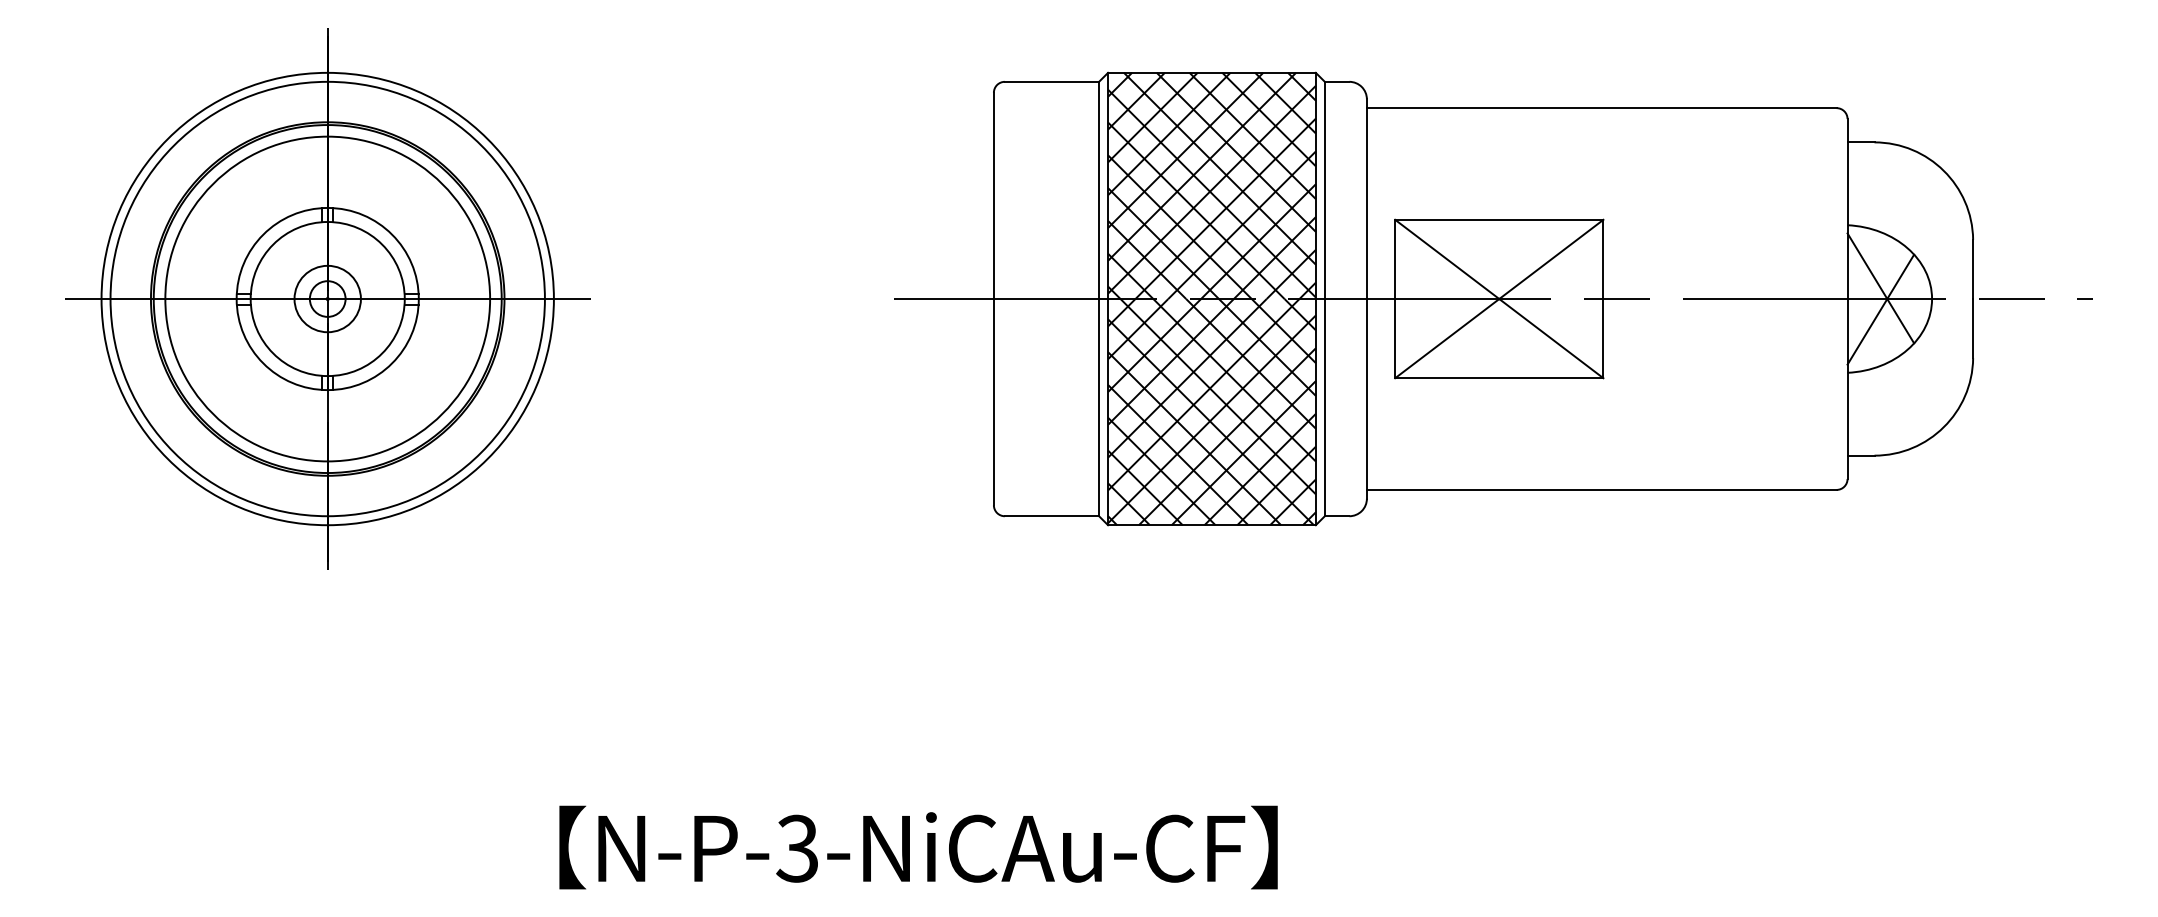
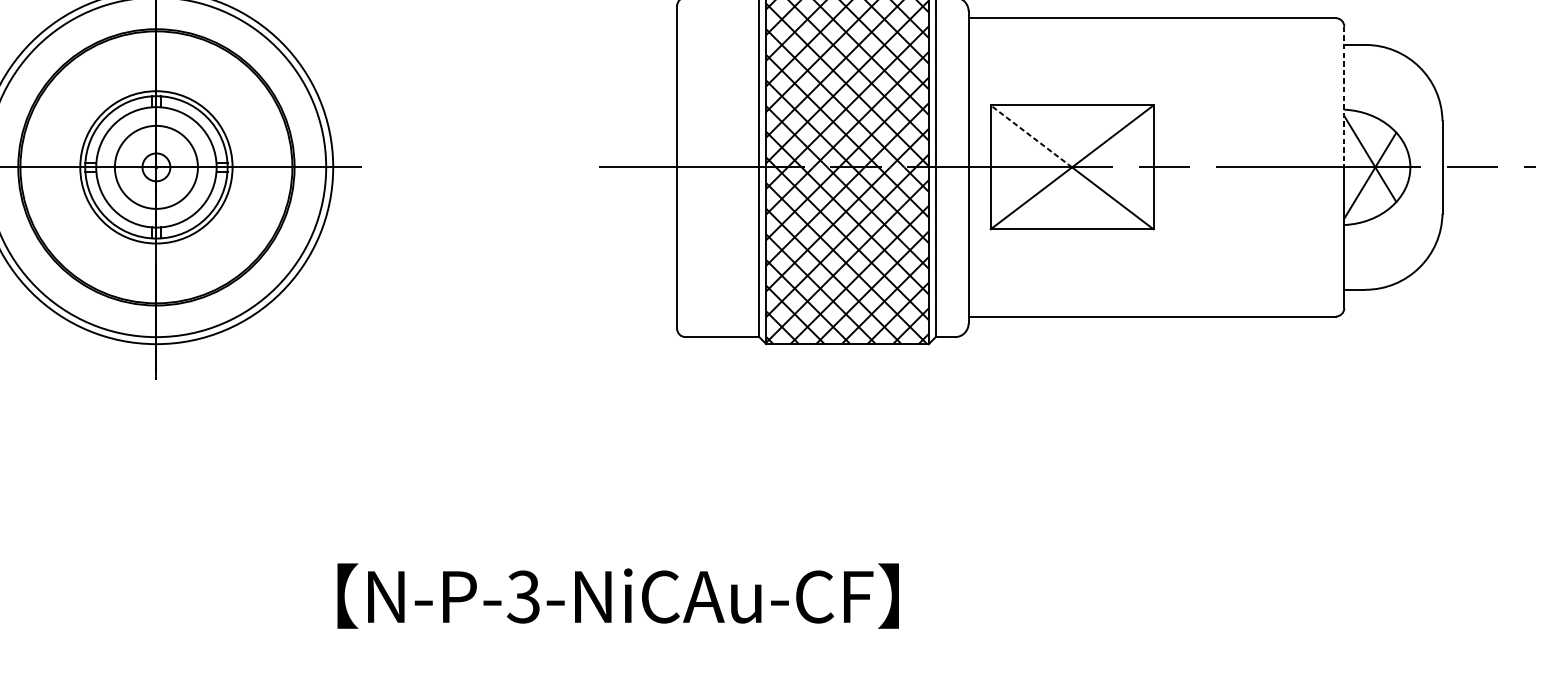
line: (1847, 209) -> (1344, 97), solid -> dashed
line: (1446, 259) -> (1030, 136), solid -> dashed
circle: (327, 298) -> (156, 166), size x0.6
circle: (327, 298) -> (156, 166), size x1.6

